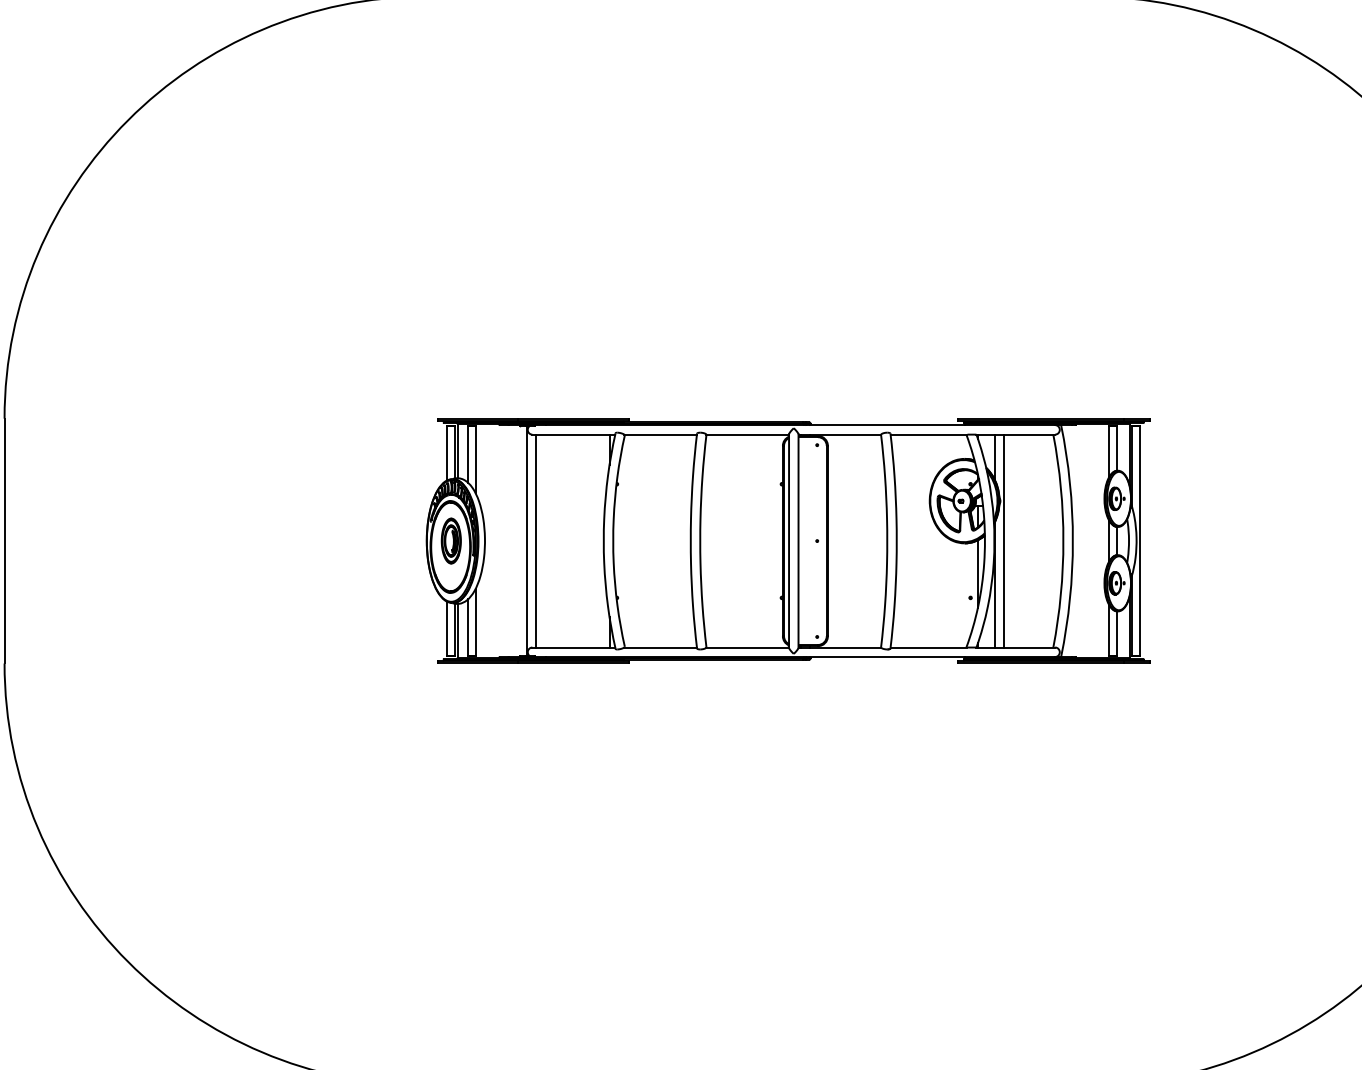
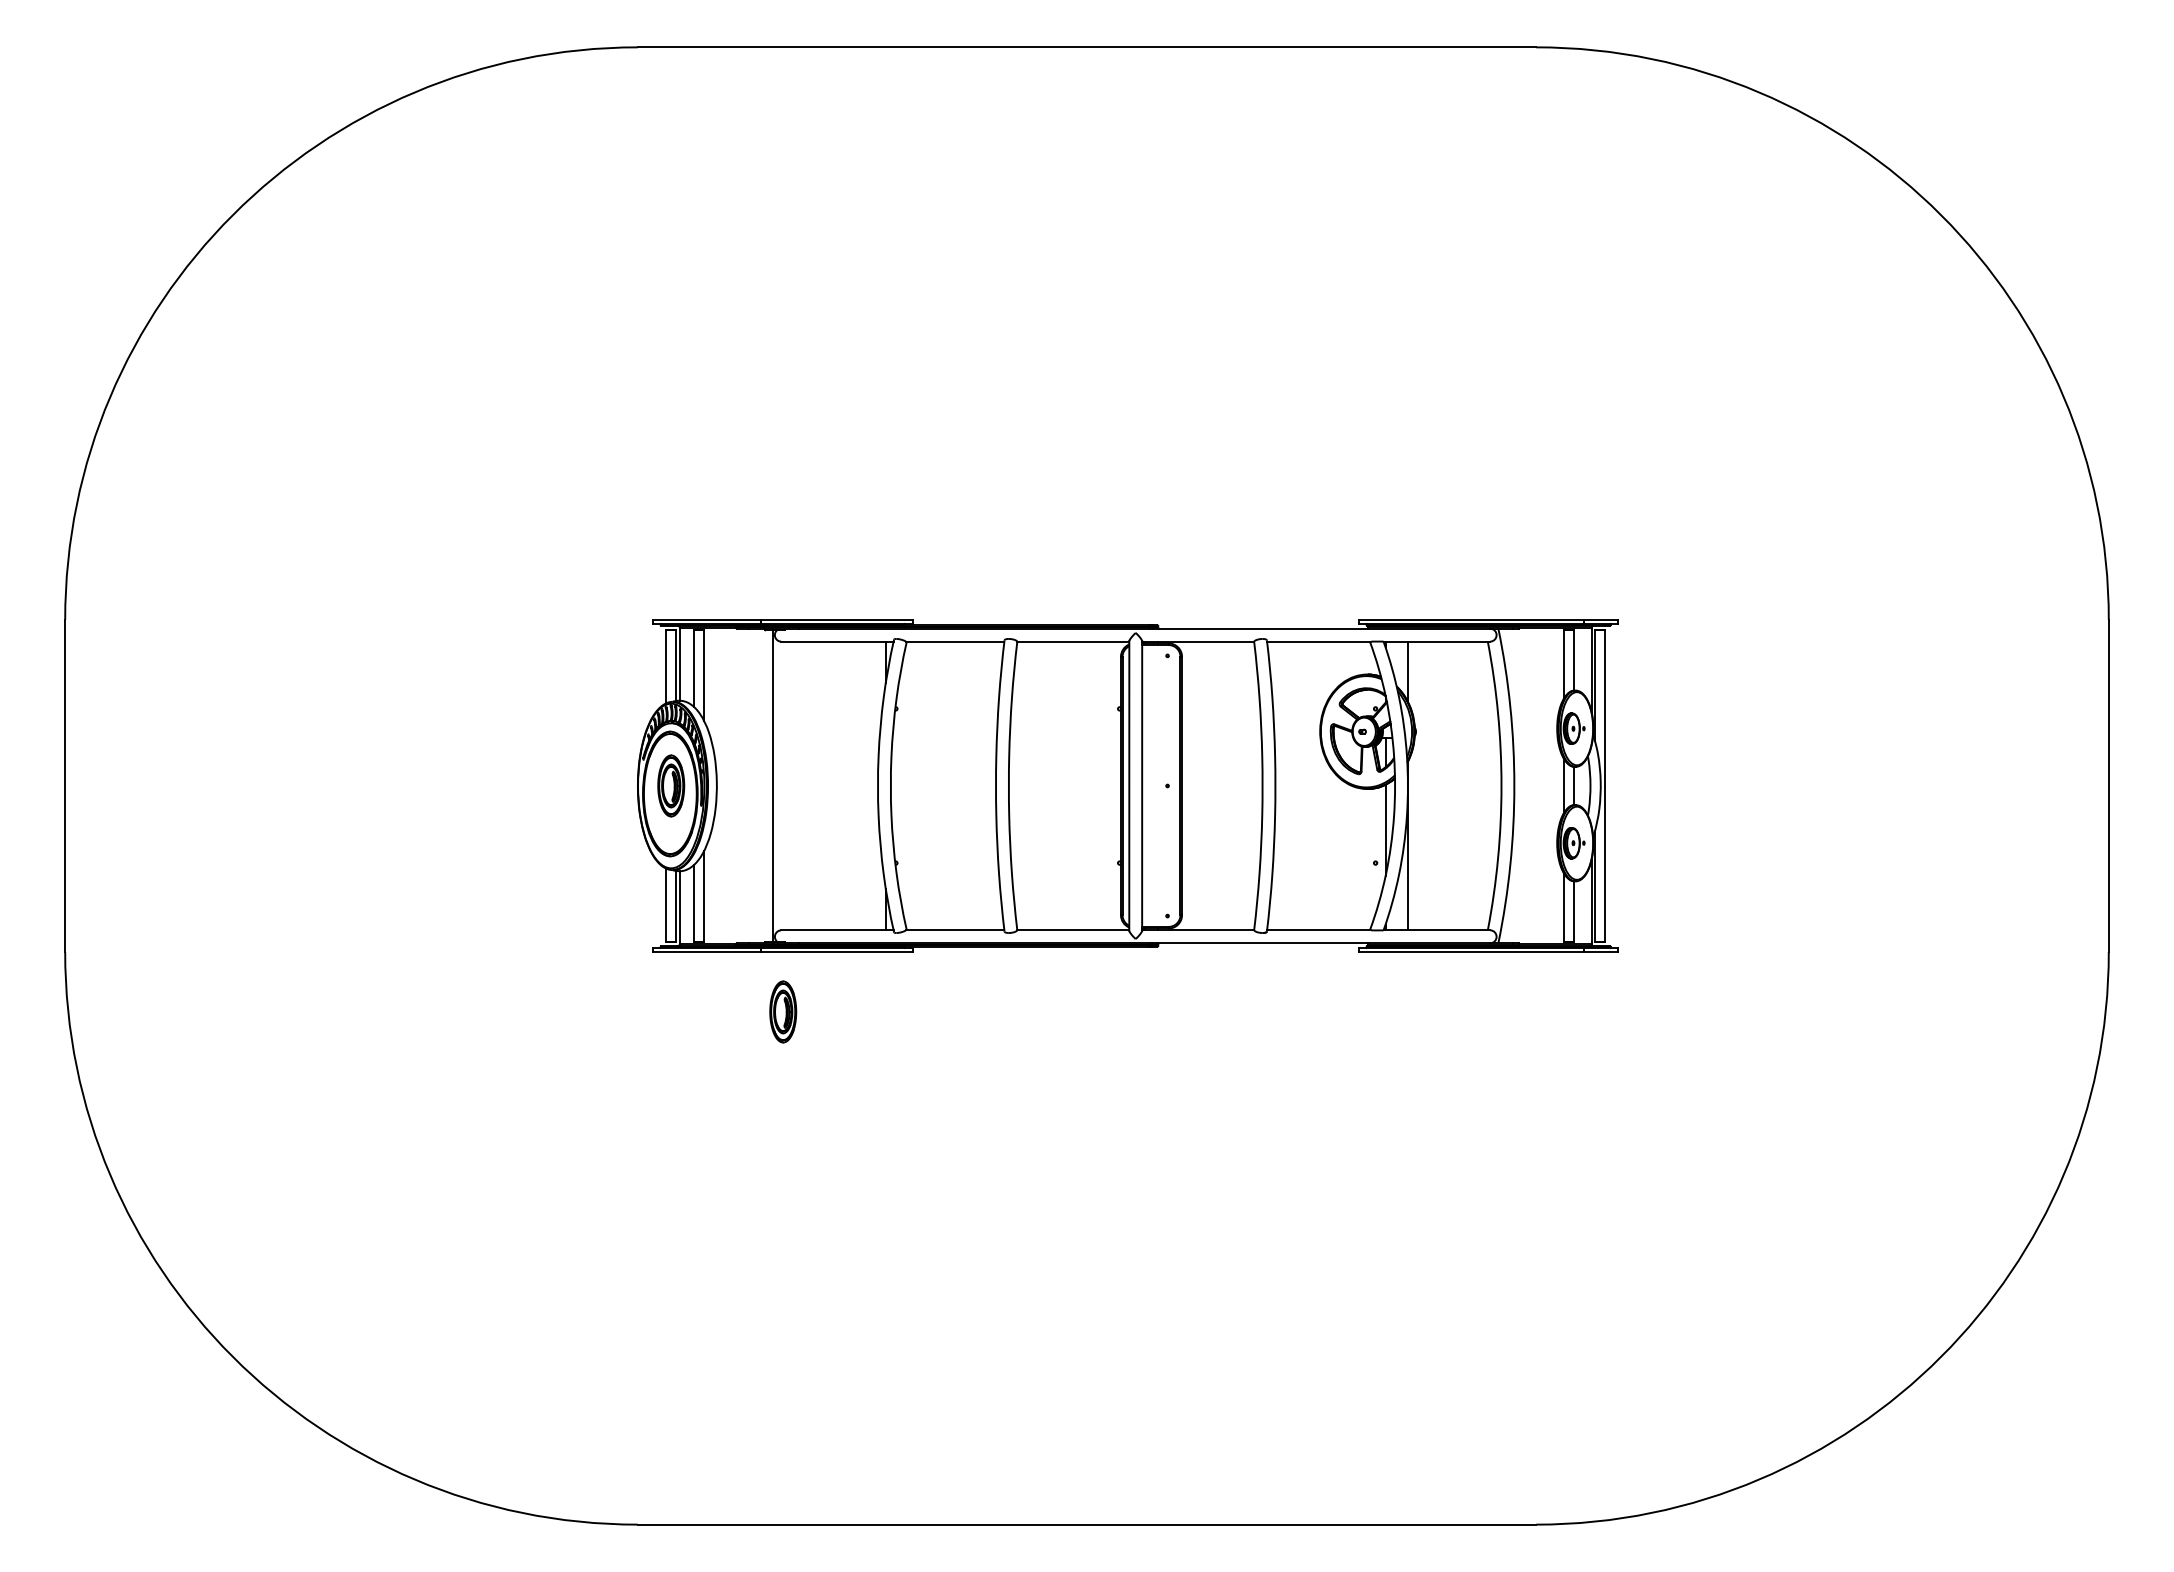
line: (536, 540) -> (786, 785), removed
line: (1003, 540) -> (1420, 785), removed
part: (534, 707) -> (783, 1011), added

